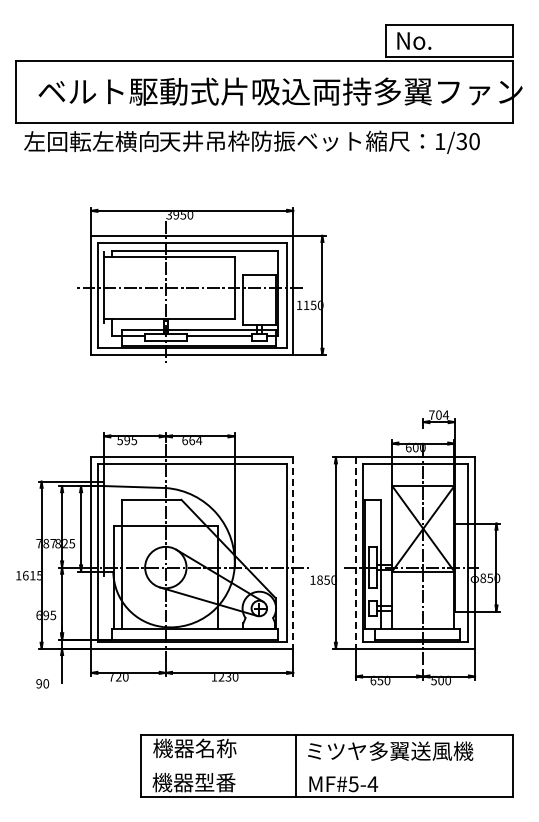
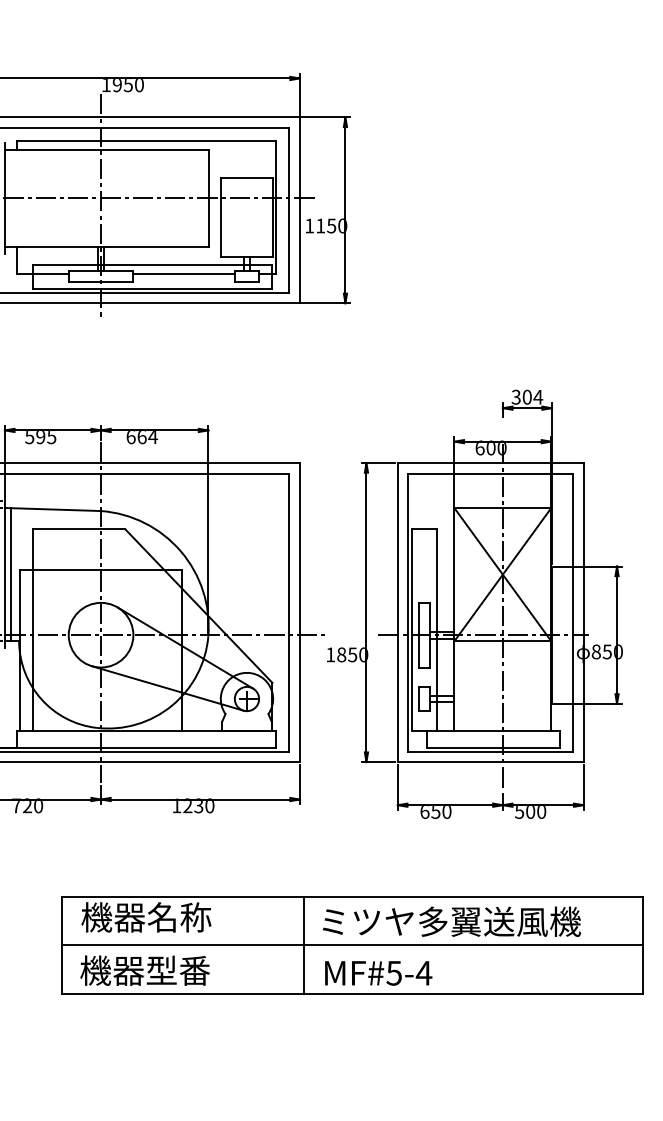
text: (168, 215) -> (105, 85), 3950 -> 1950
text: (431, 414) -> (515, 396), 704 -> 304
line: (108, 528) -> (11, 574), added
line: (293, 553) -> (300, 613), dashed -> solid
line: (355, 553) -> (397, 613), dashed -> solid
line: (326, 766) -> (351, 945), added

